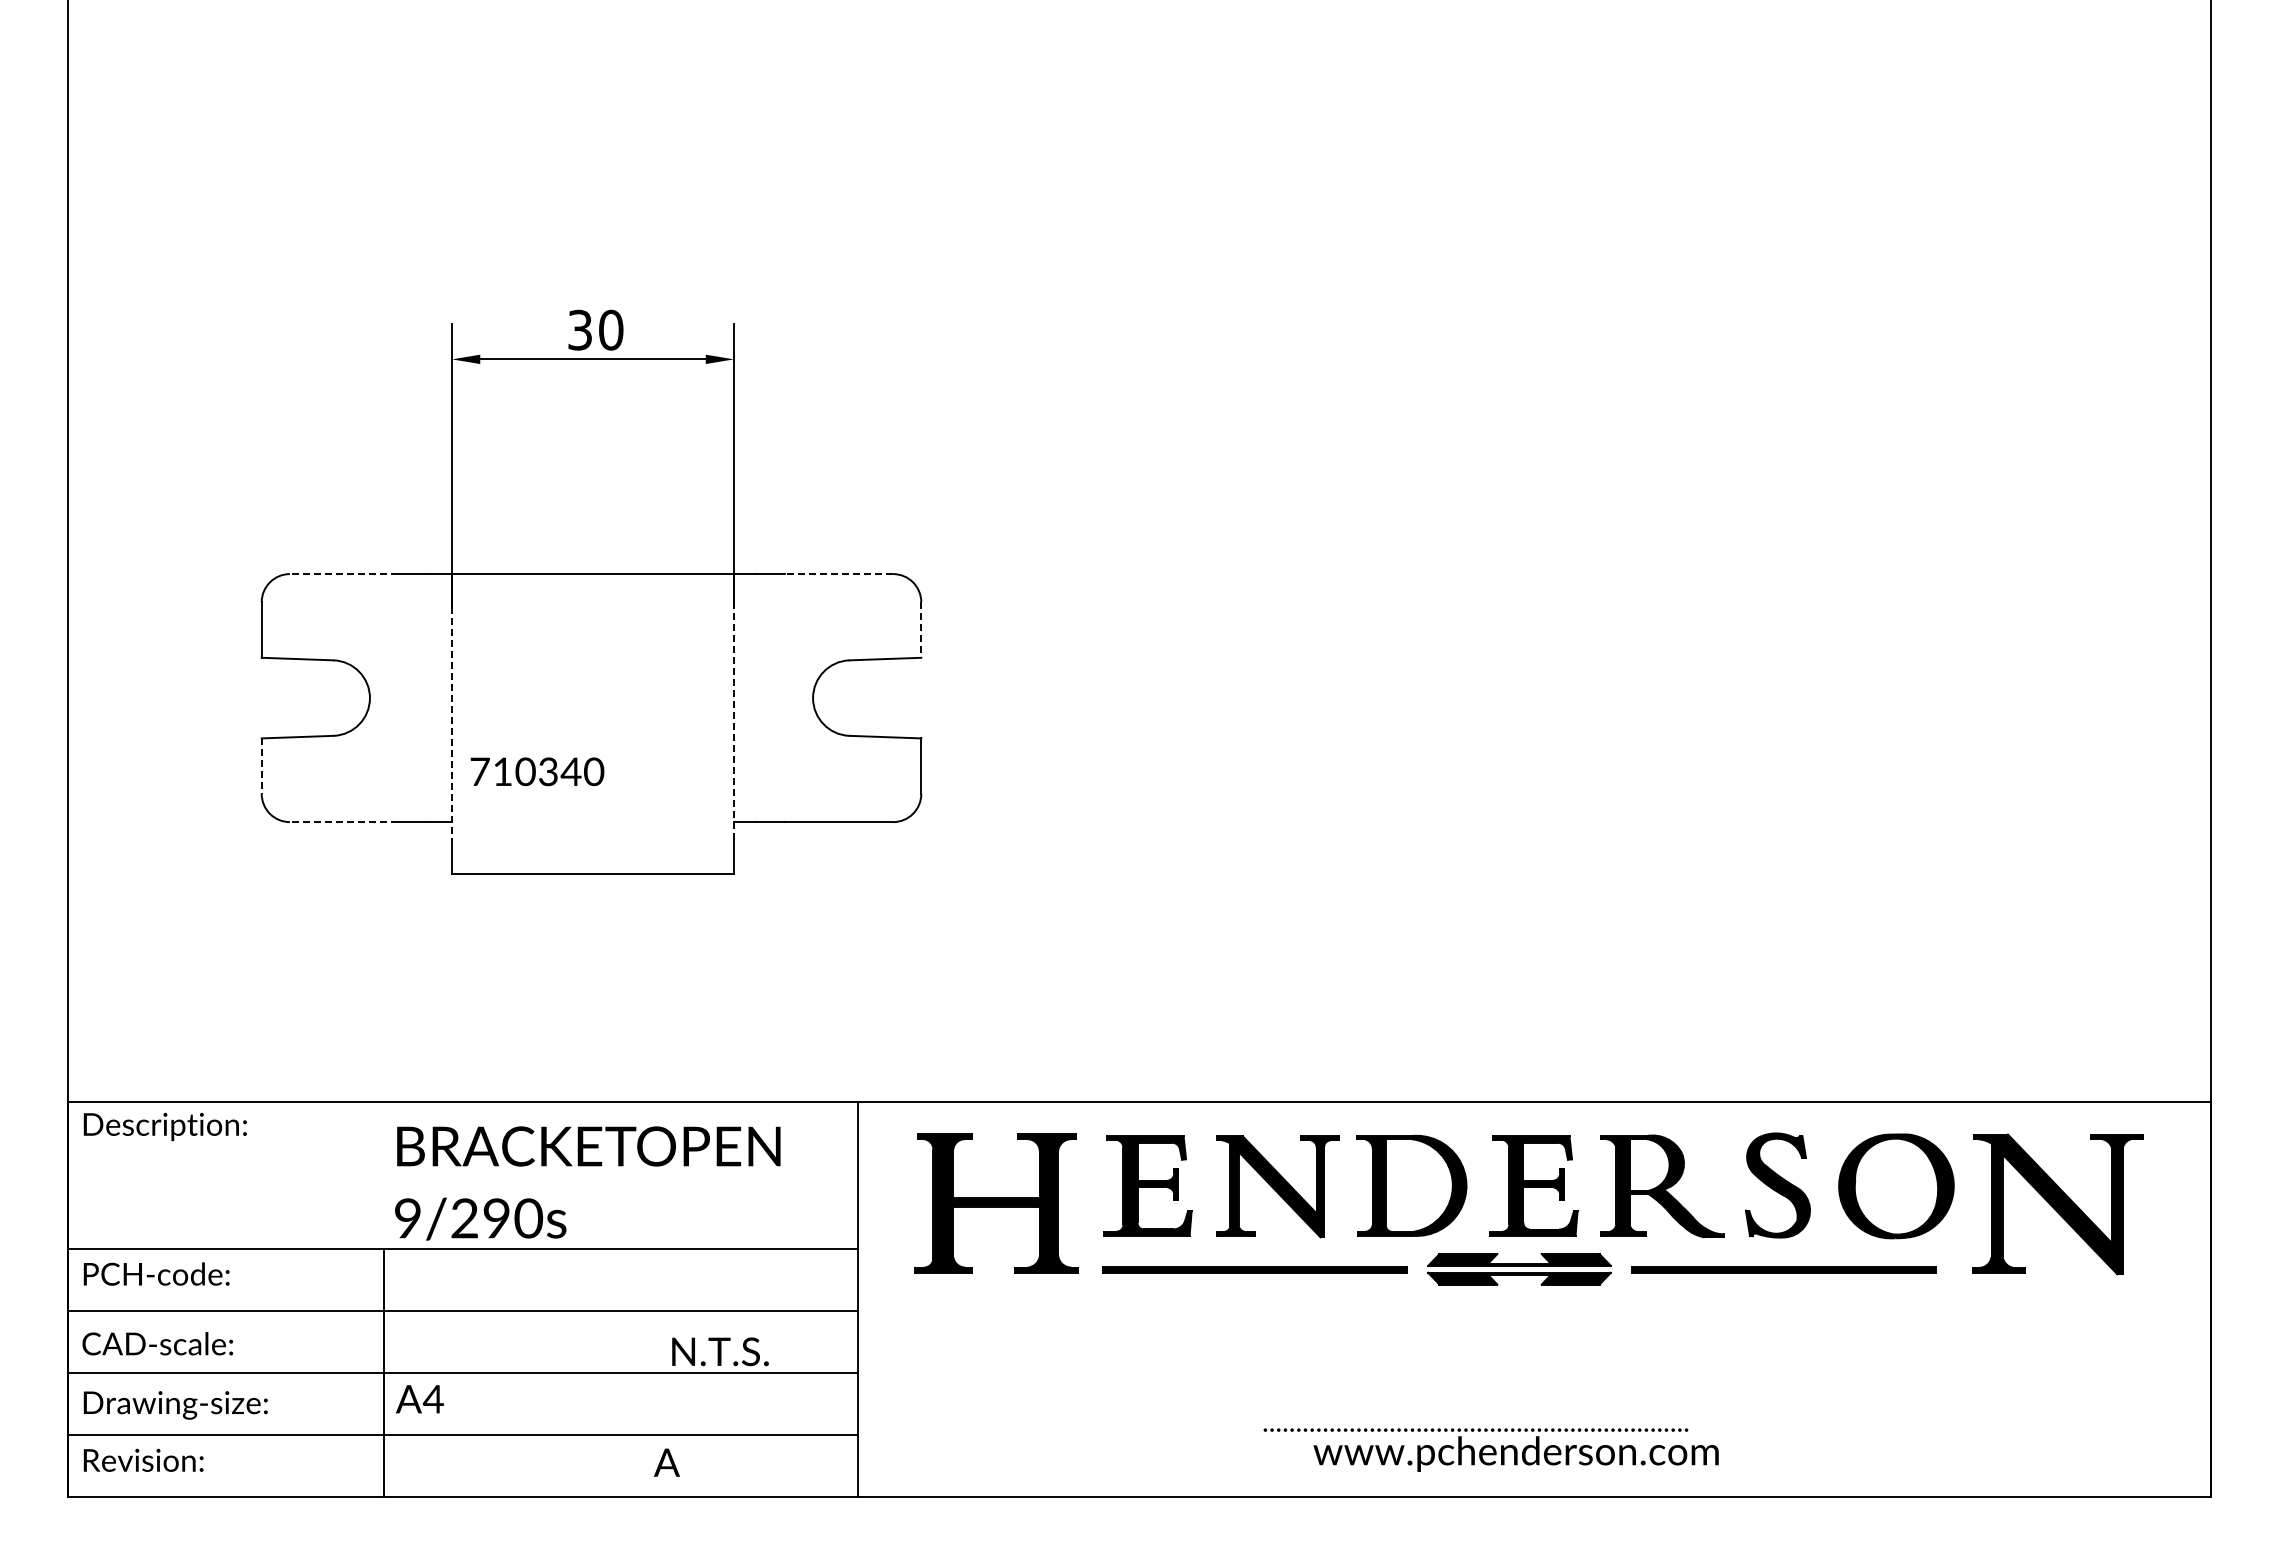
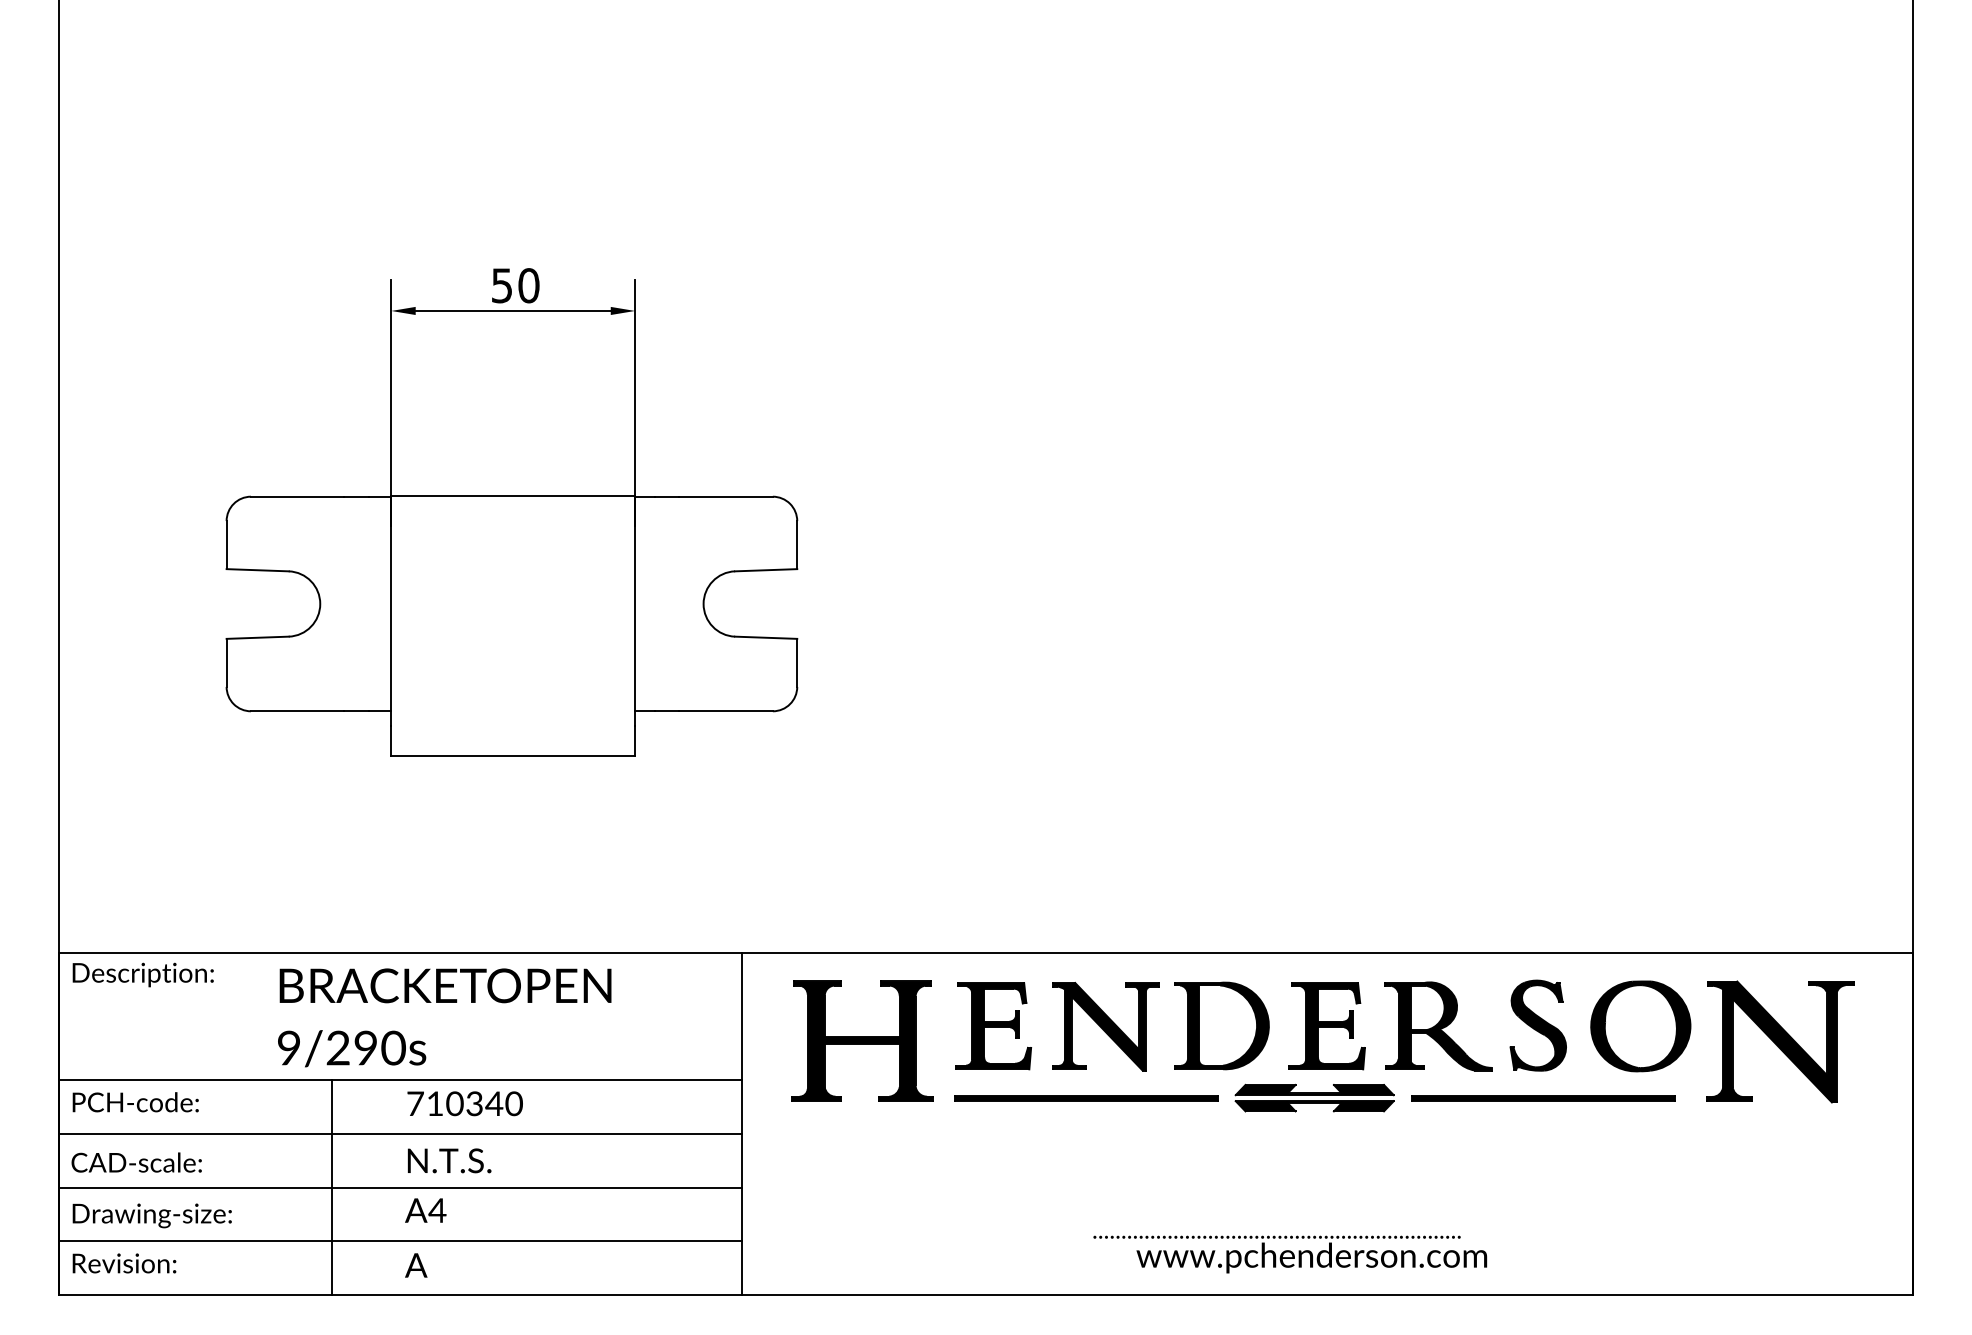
text: (580, 329) -> (502, 285), 30 -> 50
line: (343, 574) -> (297, 497), dashed -> solid
line: (839, 574) -> (726, 497), dashed -> solid
line: (921, 630) -> (797, 545), dashed -> solid
line: (733, 723) -> (634, 625), dashed -> solid
line: (452, 724) -> (391, 626), dashed -> solid
line: (261, 766) -> (226, 663), dashed -> solid
text: (537, 771) -> (465, 1103), moved
line: (343, 822) -> (297, 711), dashed -> solid
text: (587, 1183) -> (444, 1017), moved
text: (720, 1351) -> (449, 1160), moved
text: (419, 1399) -> (425, 1210), moved
text: (666, 1462) -> (415, 1265), moved

